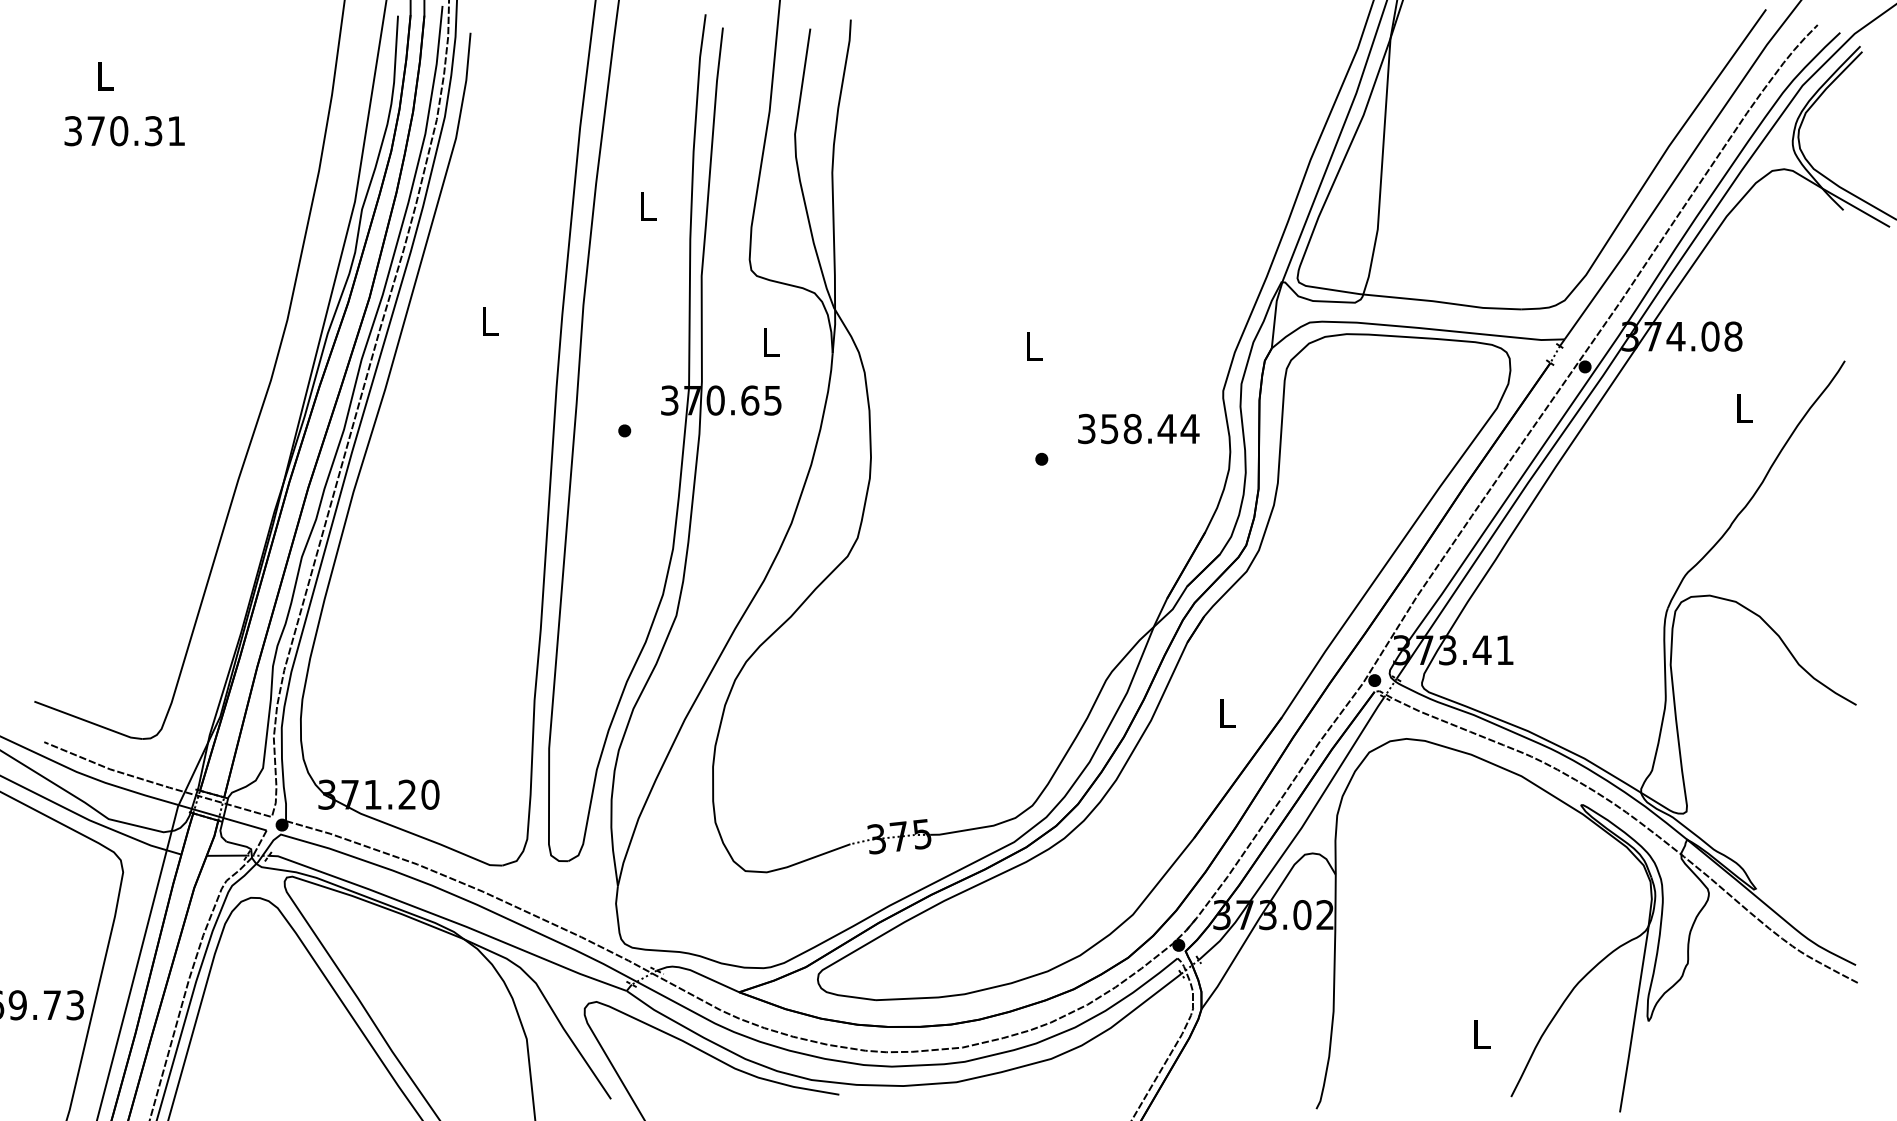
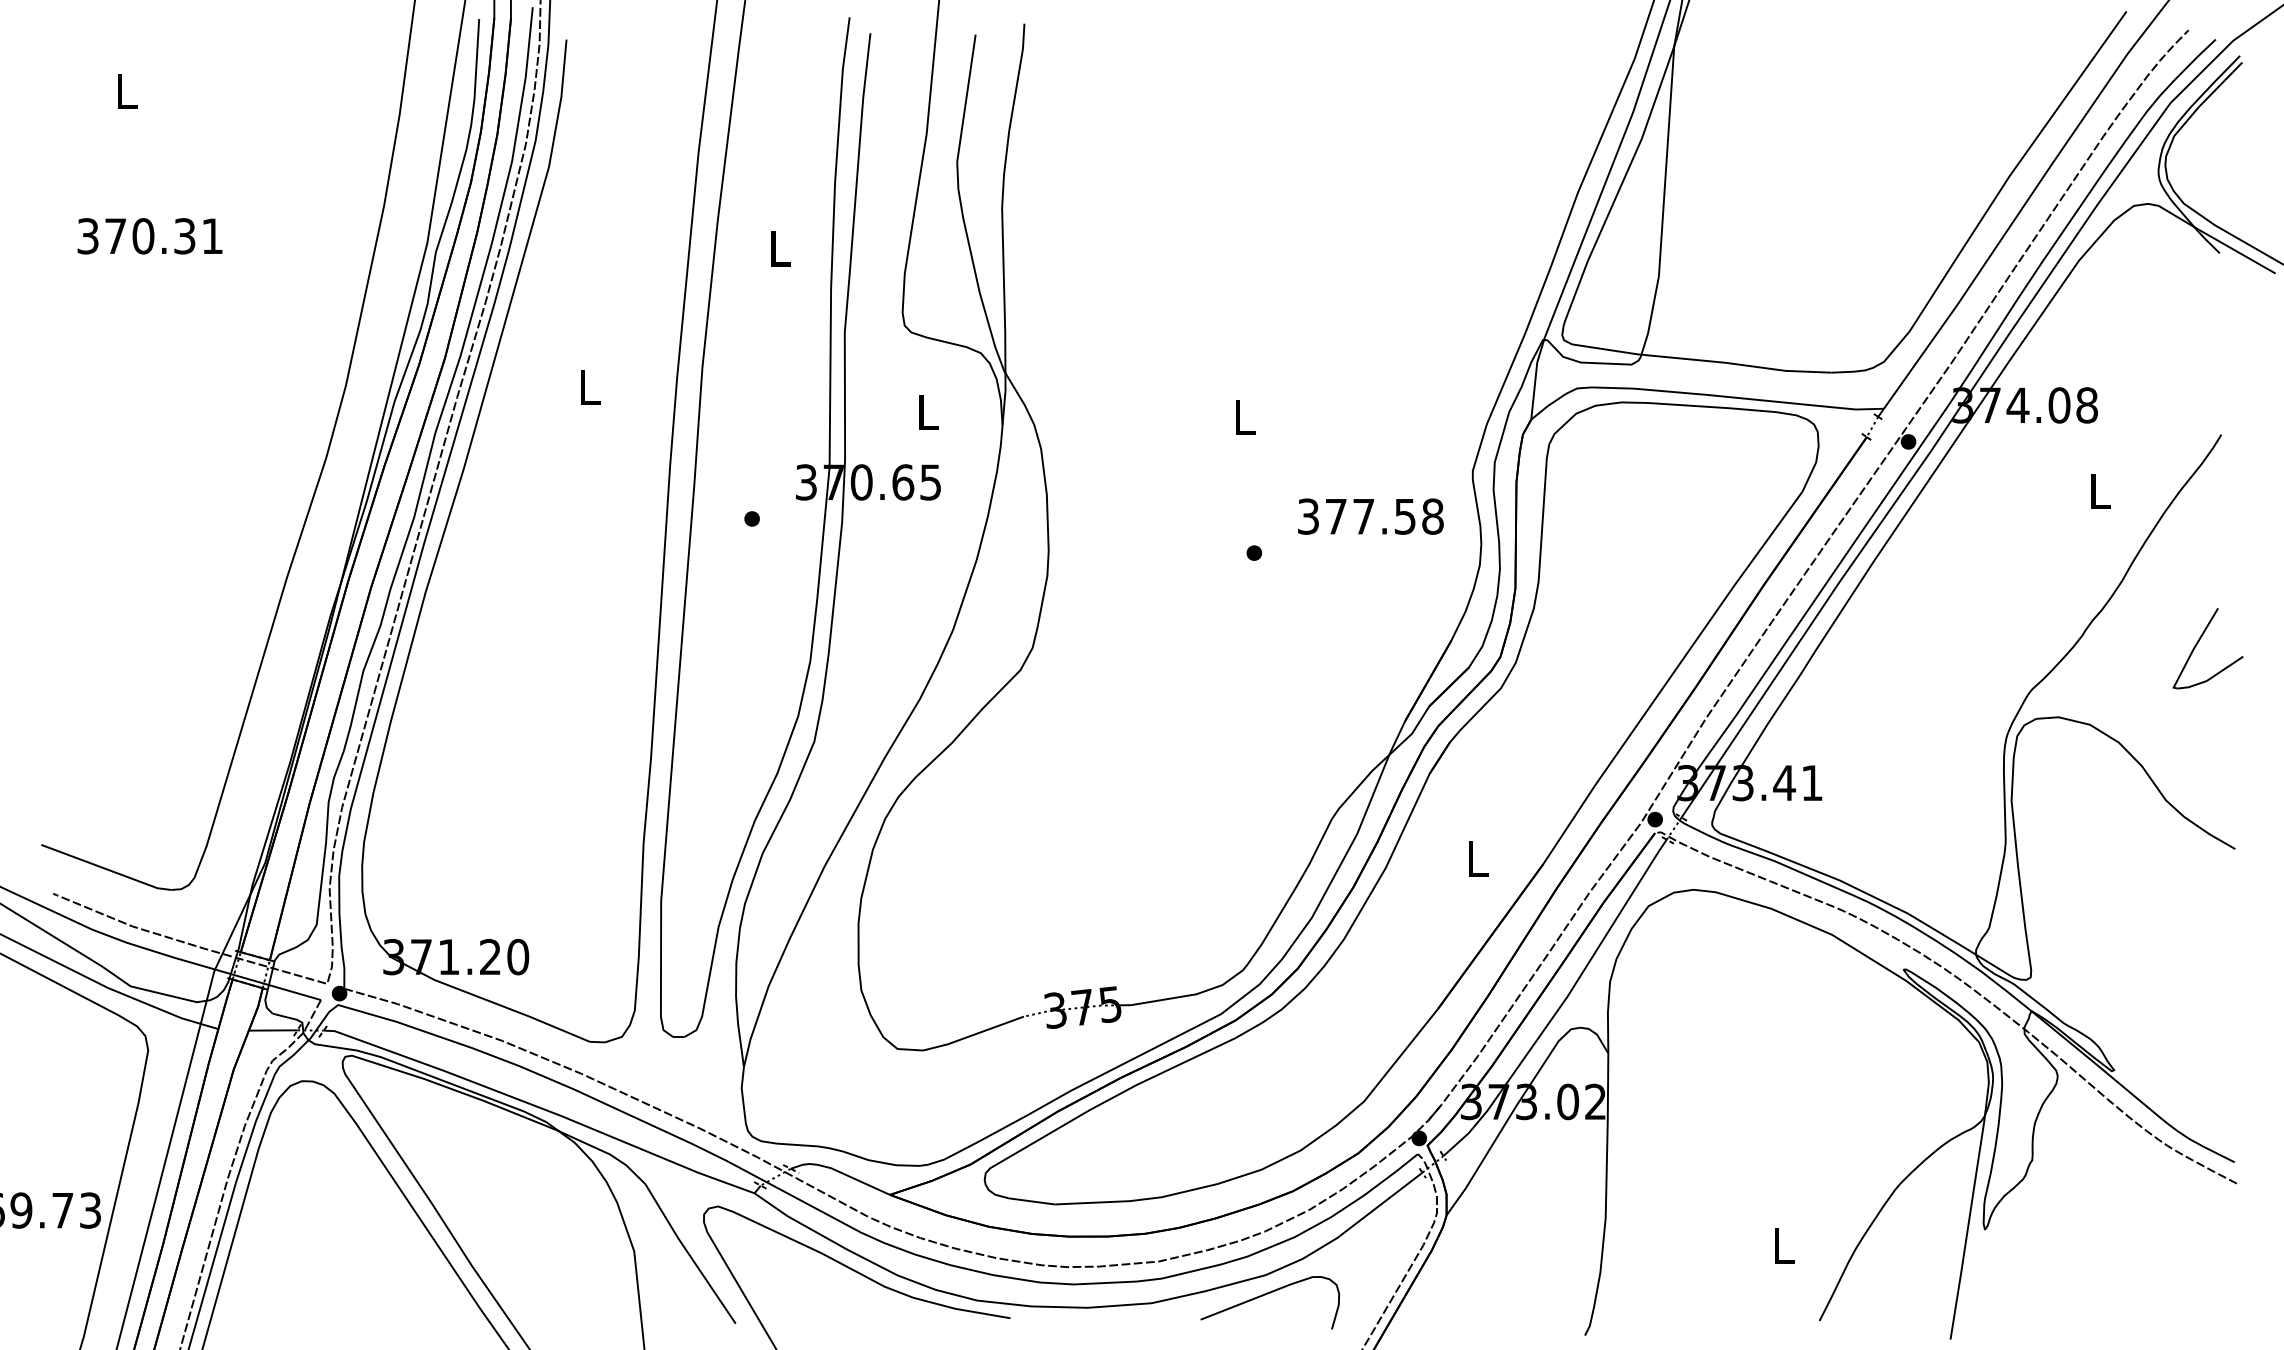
text: (124, 131) -> (149, 236), moved
text: (1150, 428) -> (1385, 516), 358.44 -> 377.58
part: (1825, 535) -> (2197, 644), added
curve: (1052, 1075) -> (1267, 1295), added

